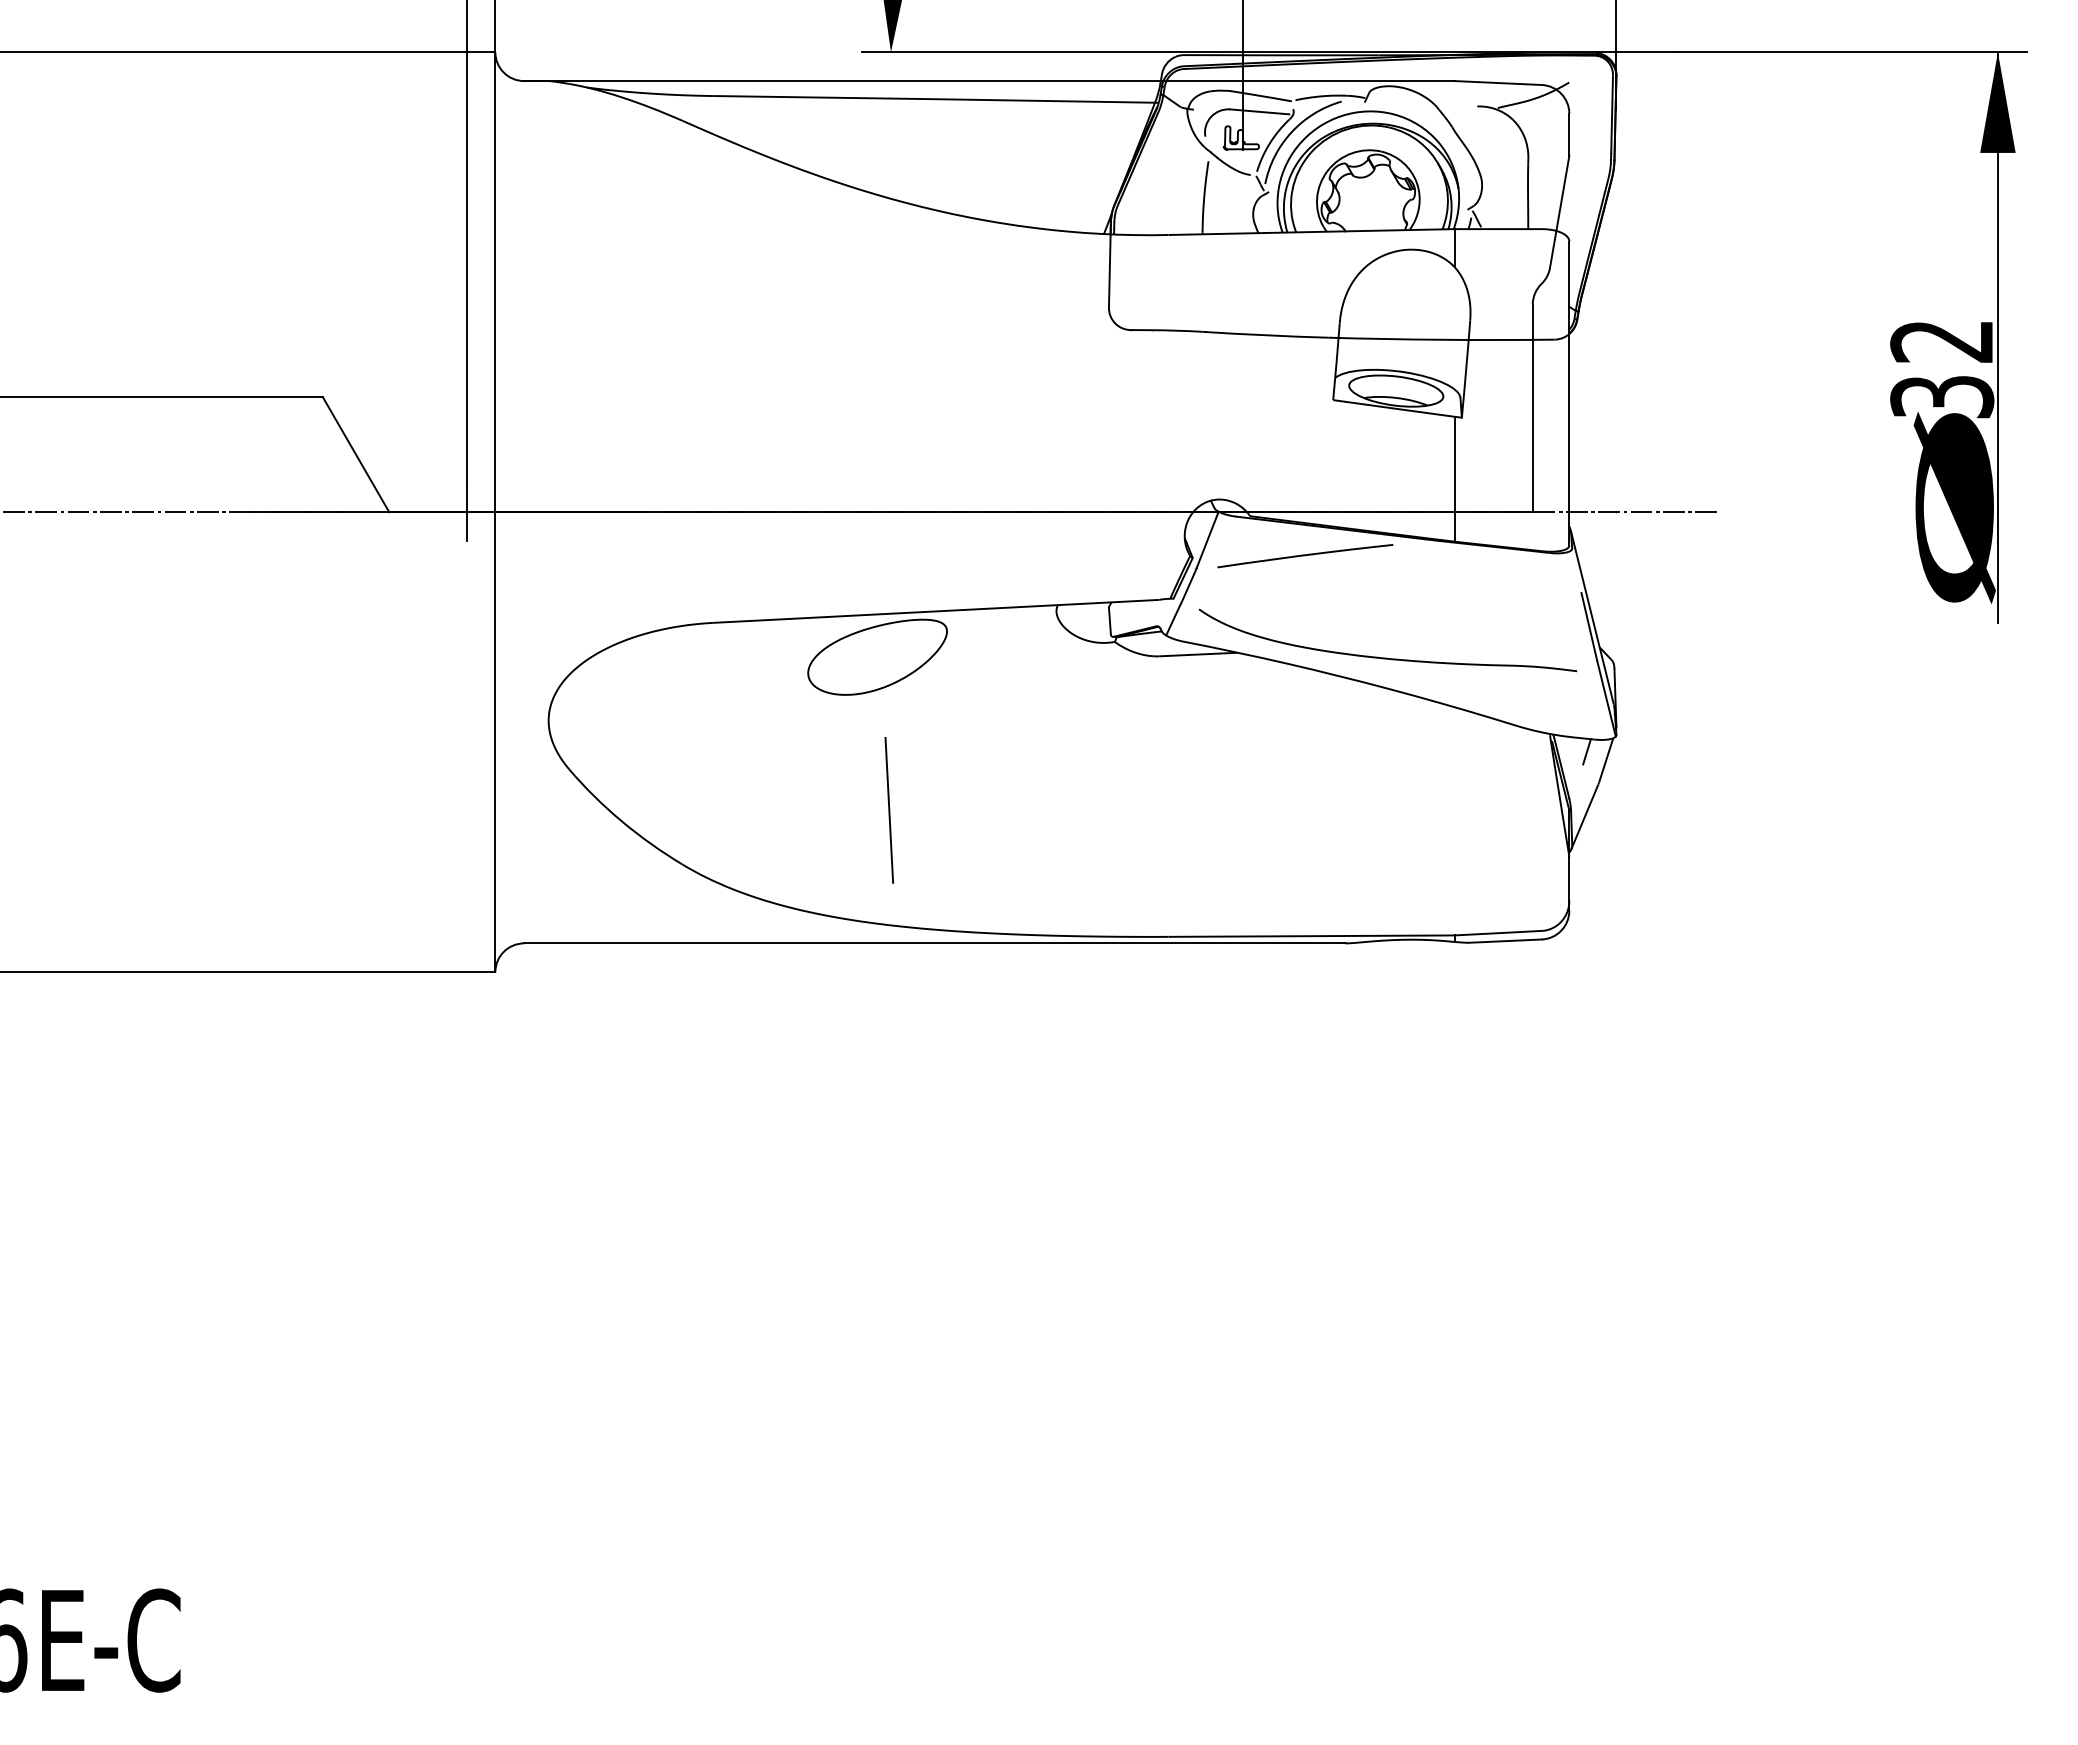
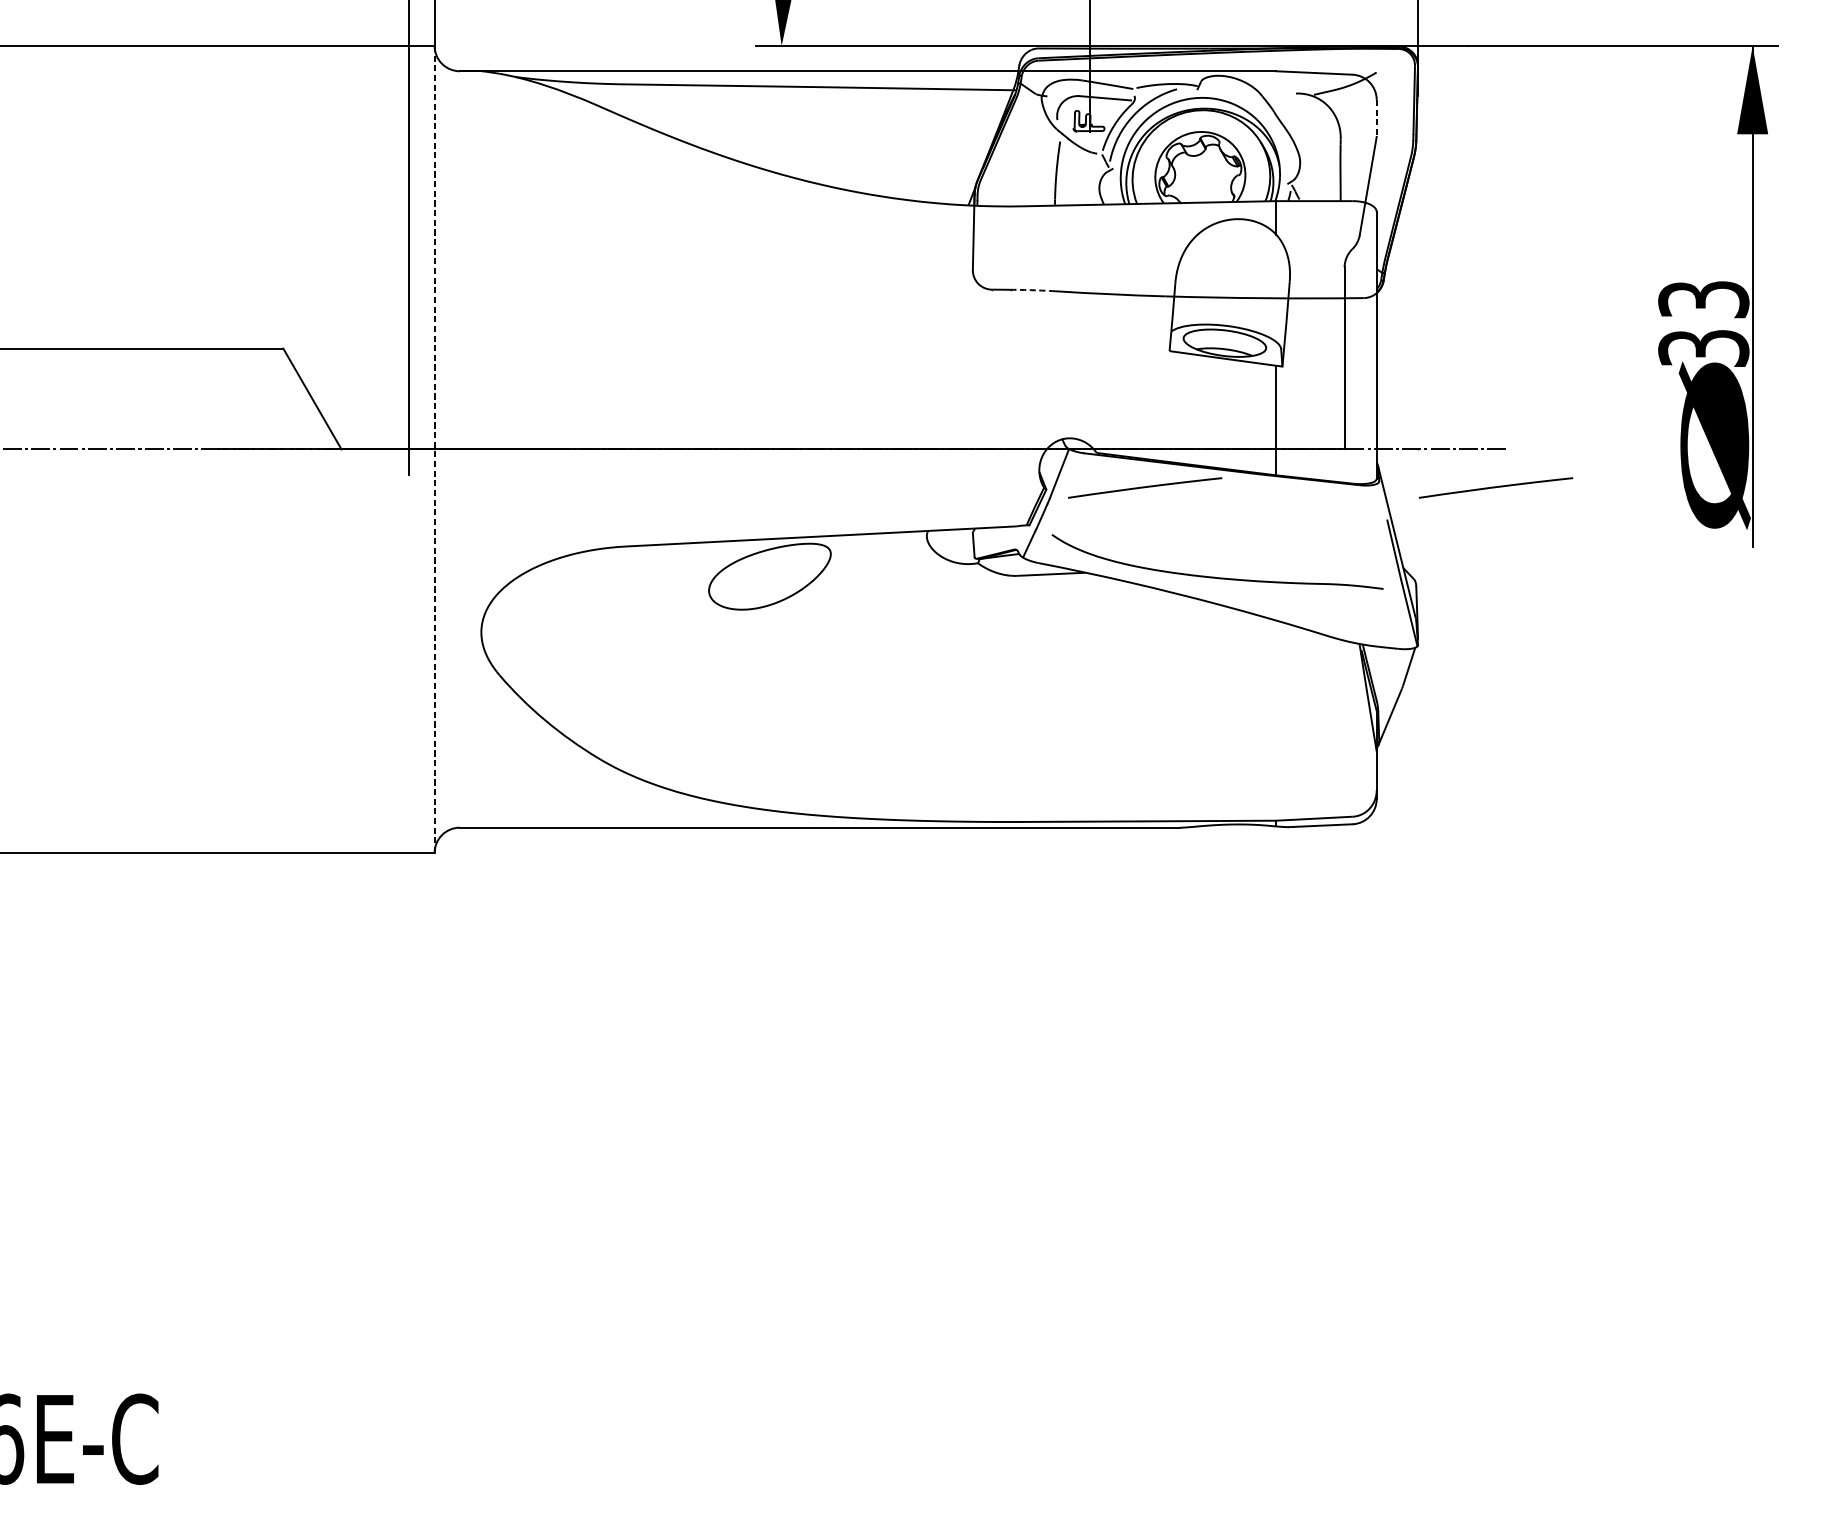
line: (1569, 135) -> (1376, 119), solid -> dashed
arc: (1177, 330) -> (1032, 290), solid -> dashed
text: (1942, 341) -> (1704, 299), 32 -> 33
line: (495, 512) -> (434, 449), solid -> dashed
curve: (1705, 556) -> (1496, 488), added
line: (1586, 751) -> (1391, 659), removed
line: (889, 809) -> (780, 710), removed

